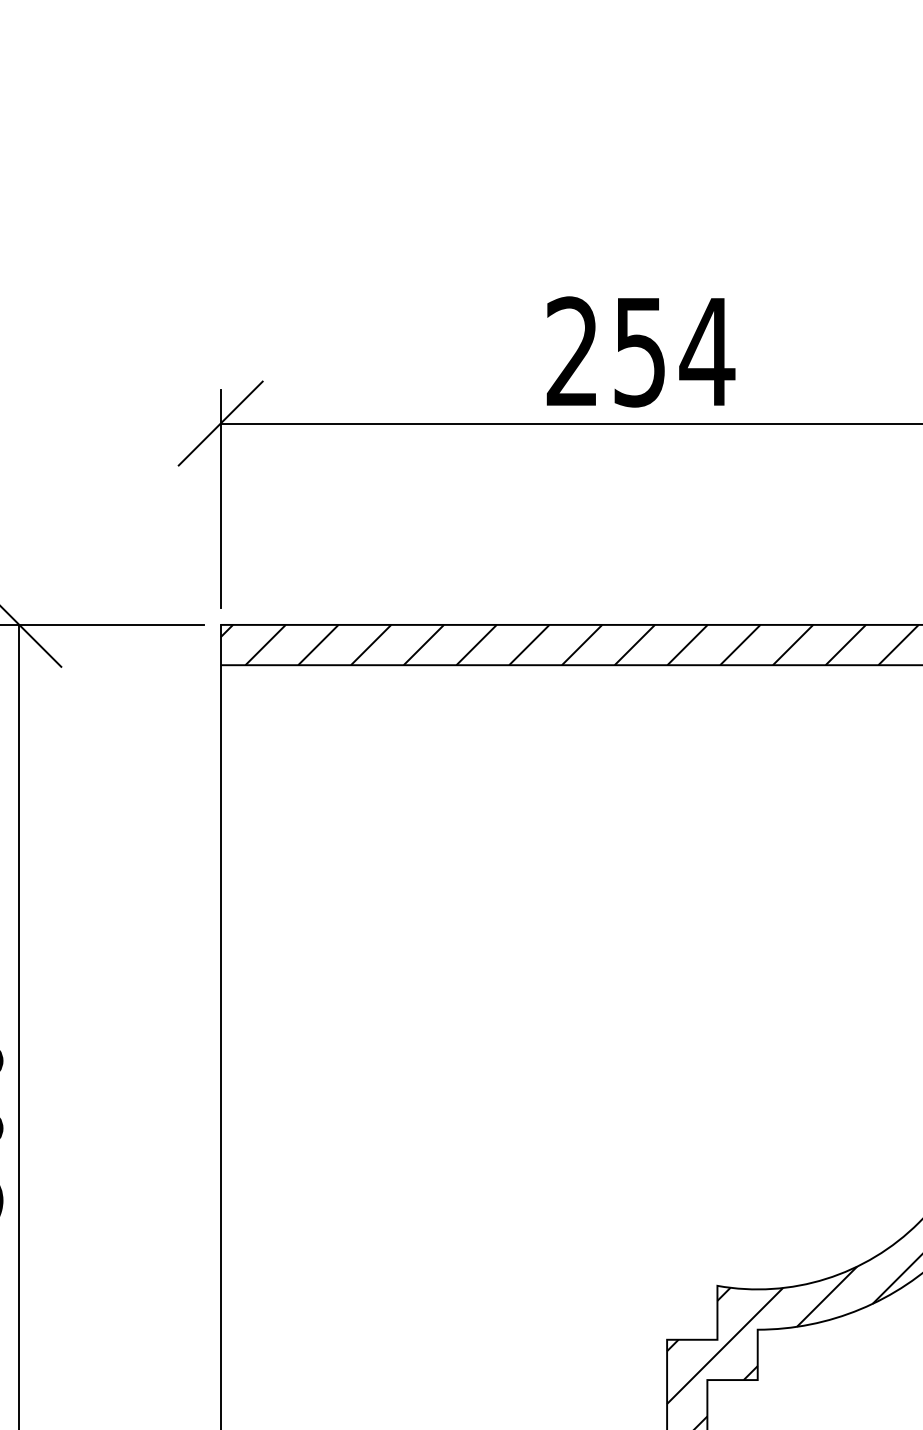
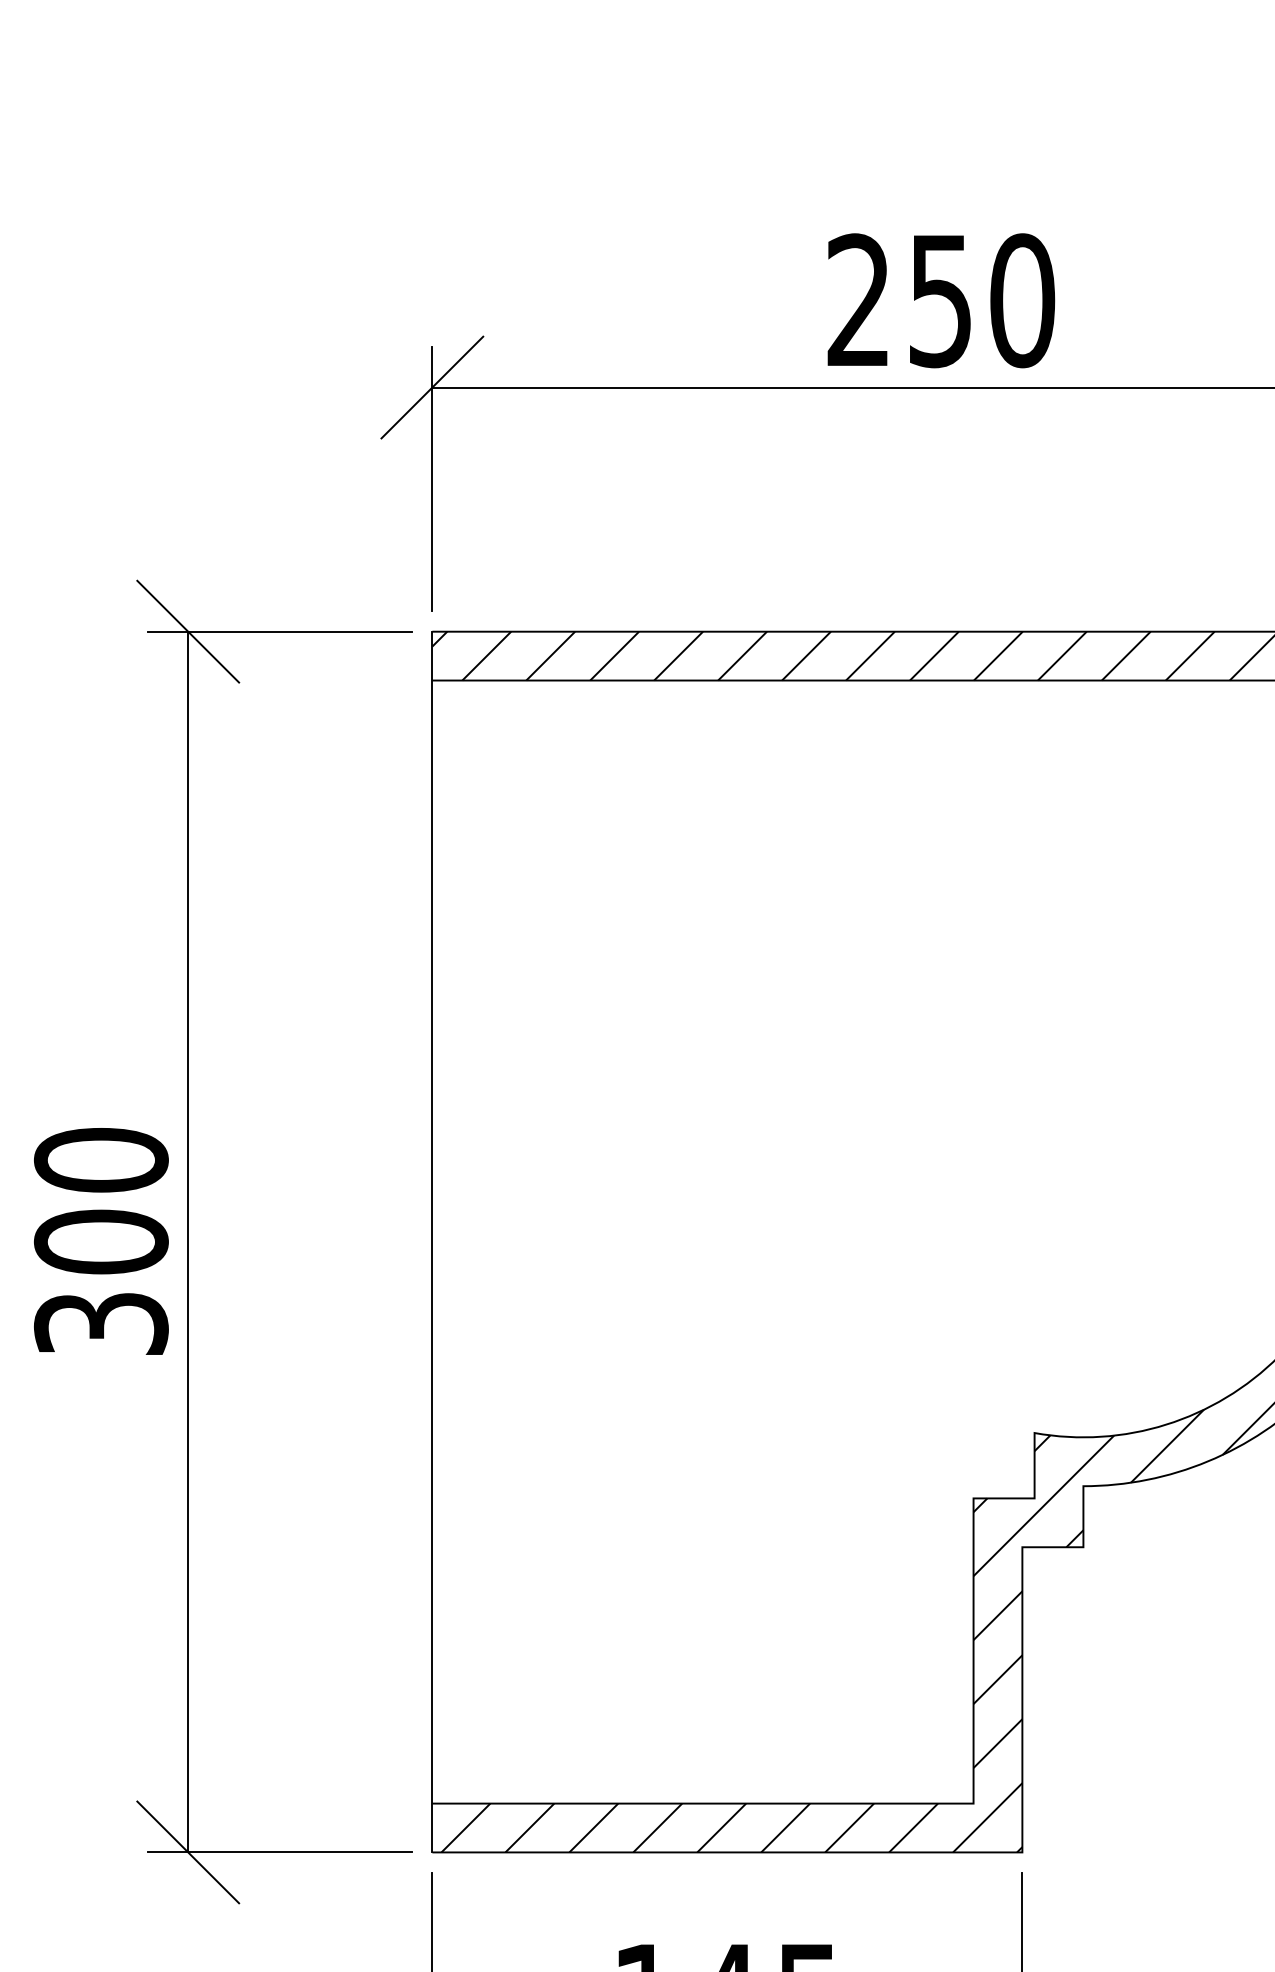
text: (707, 351) -> (1022, 300), 254 -> 250

